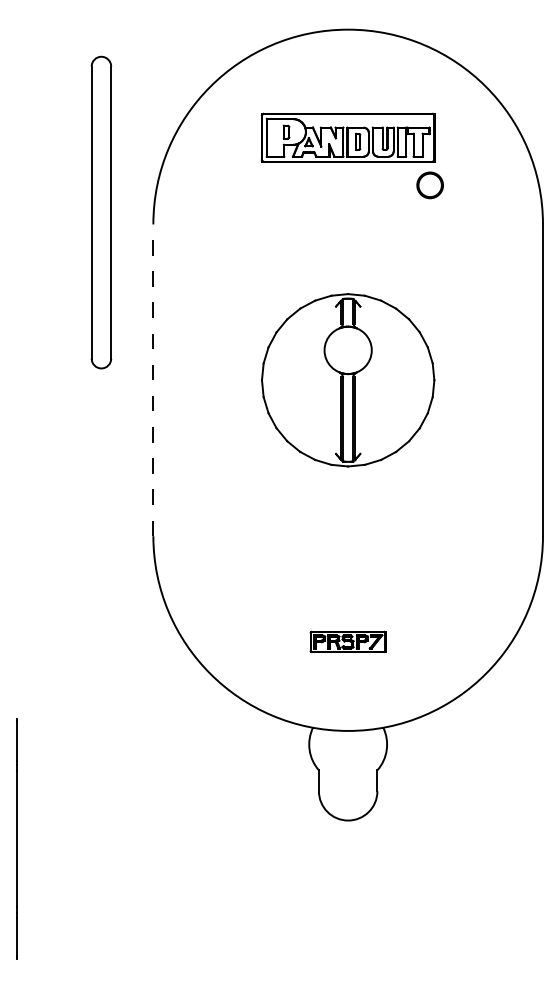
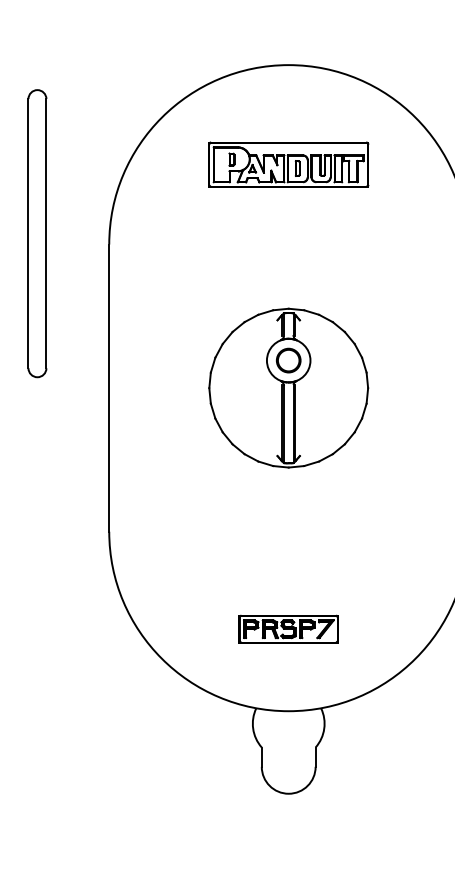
part: (429, 185) -> (288, 360), moved
part: (101, 212) -> (37, 233), moved
line: (153, 380) -> (109, 388), dashed -> solid
part: (347, 641) -> (288, 628), size x1.43

